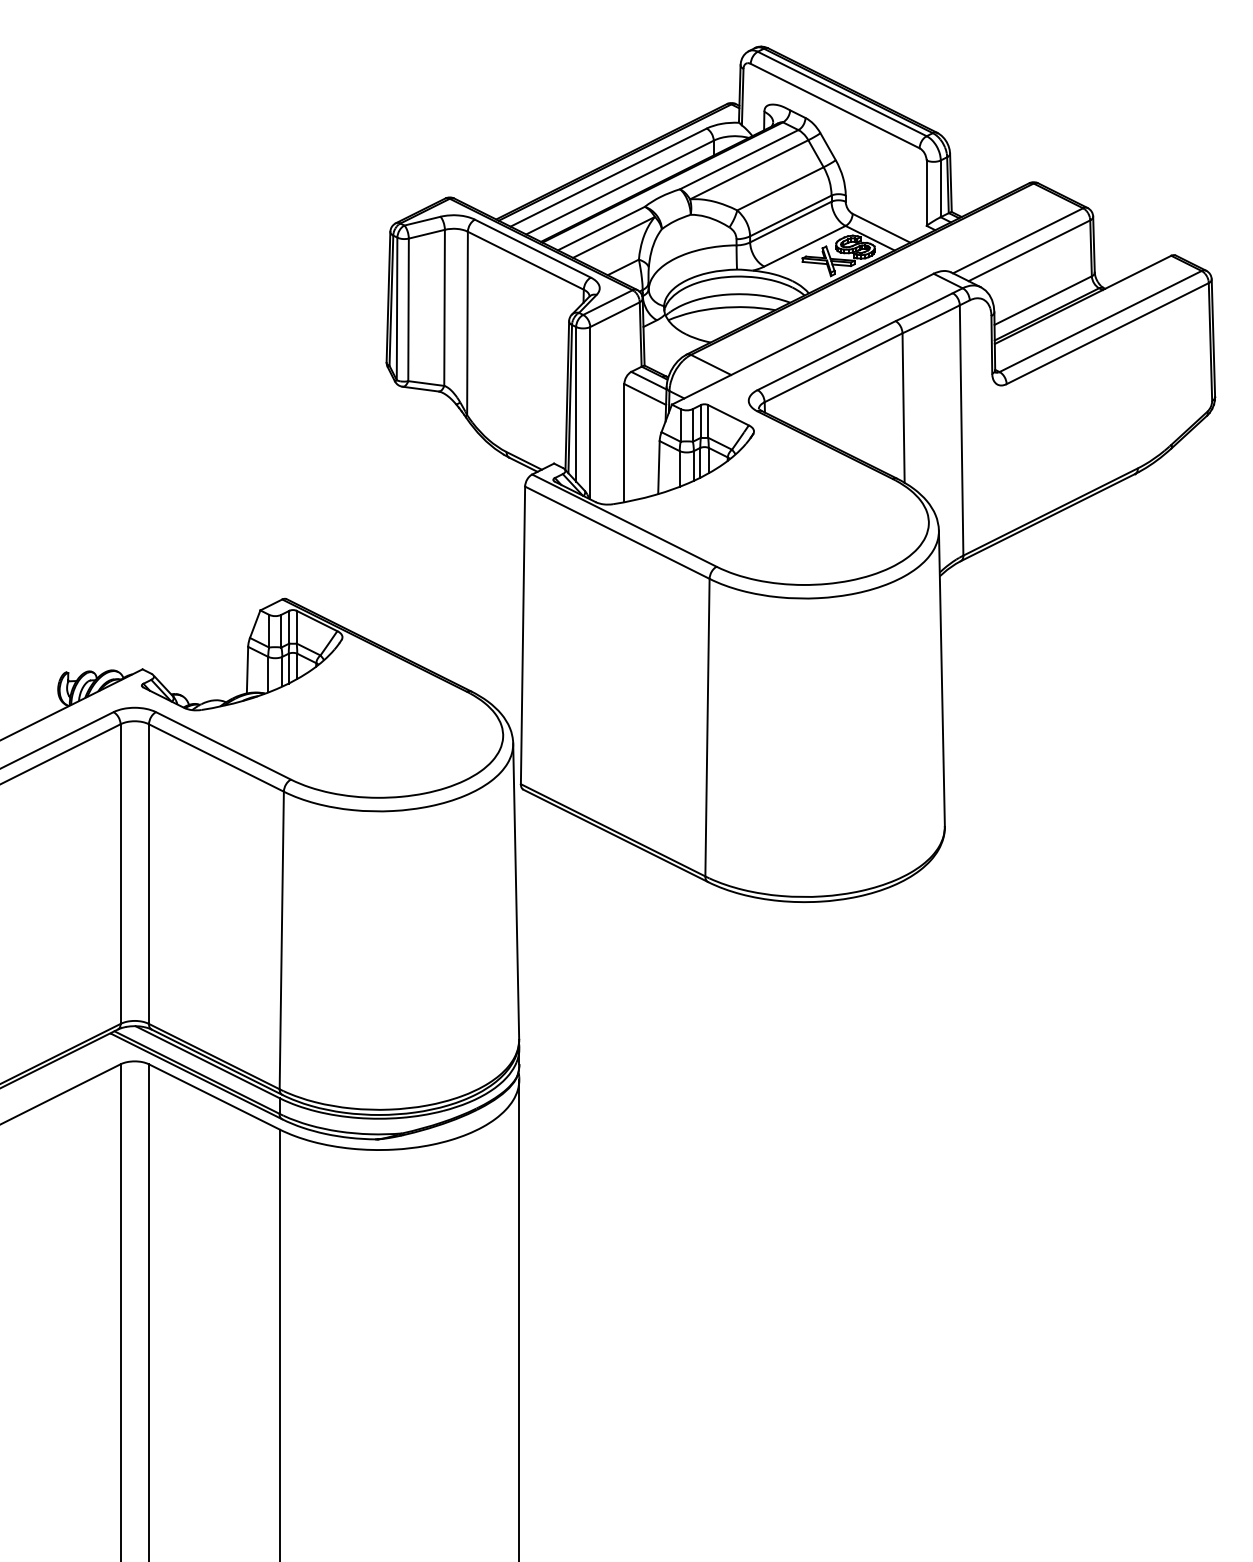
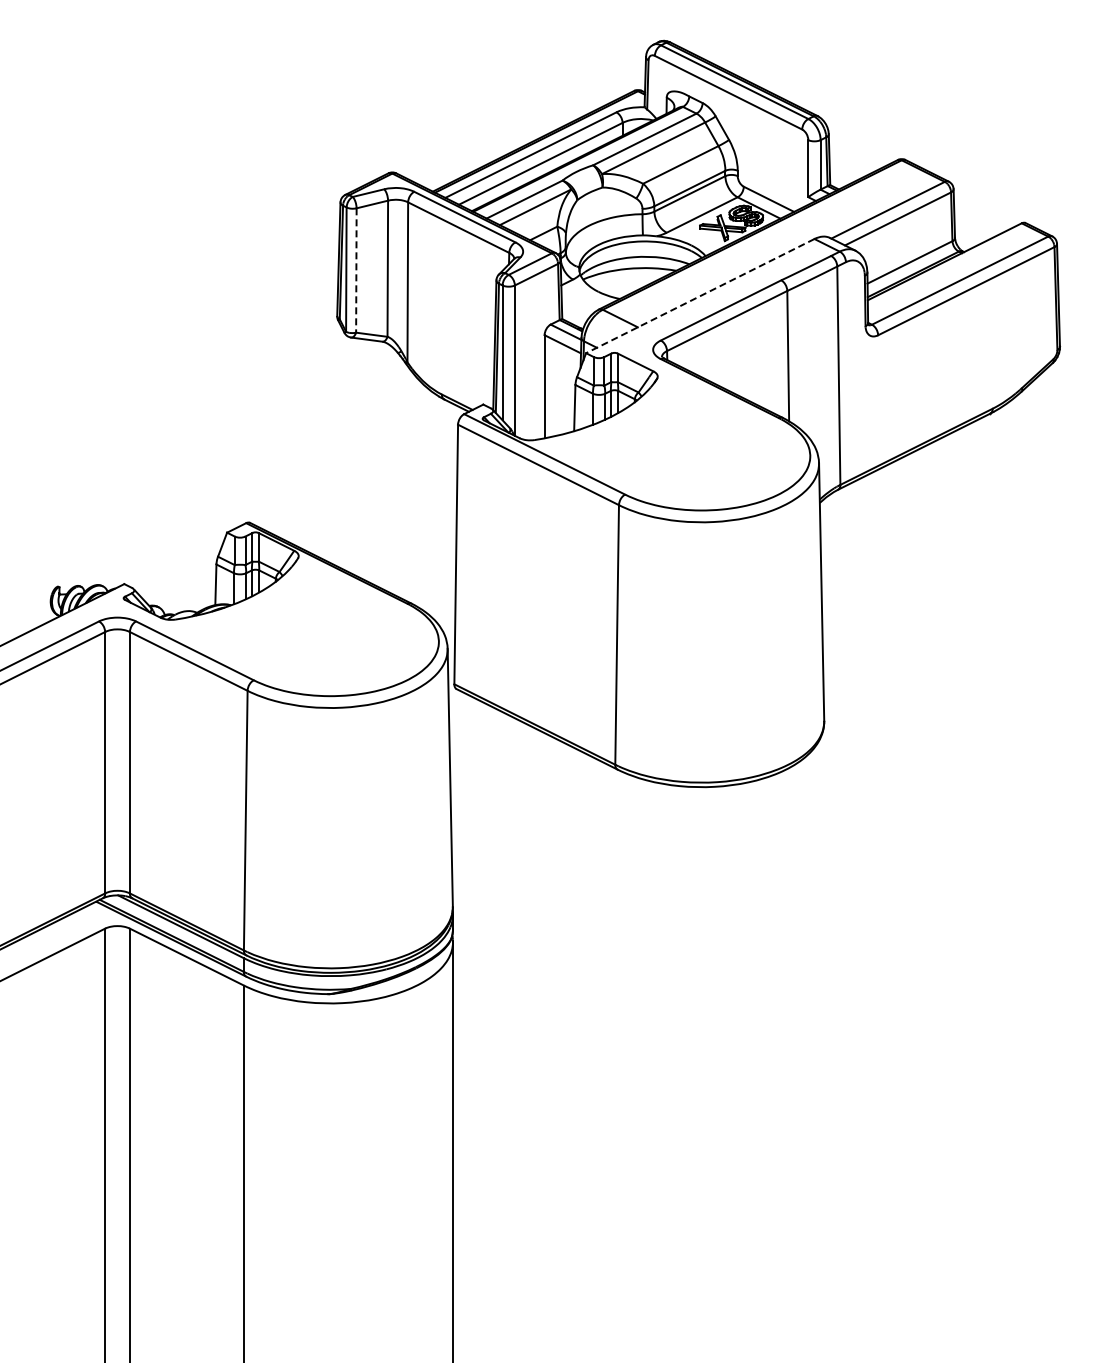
line: (408, 311) -> (356, 271), solid -> dashed
line: (803, 339) -> (700, 296), solid -> dashed

